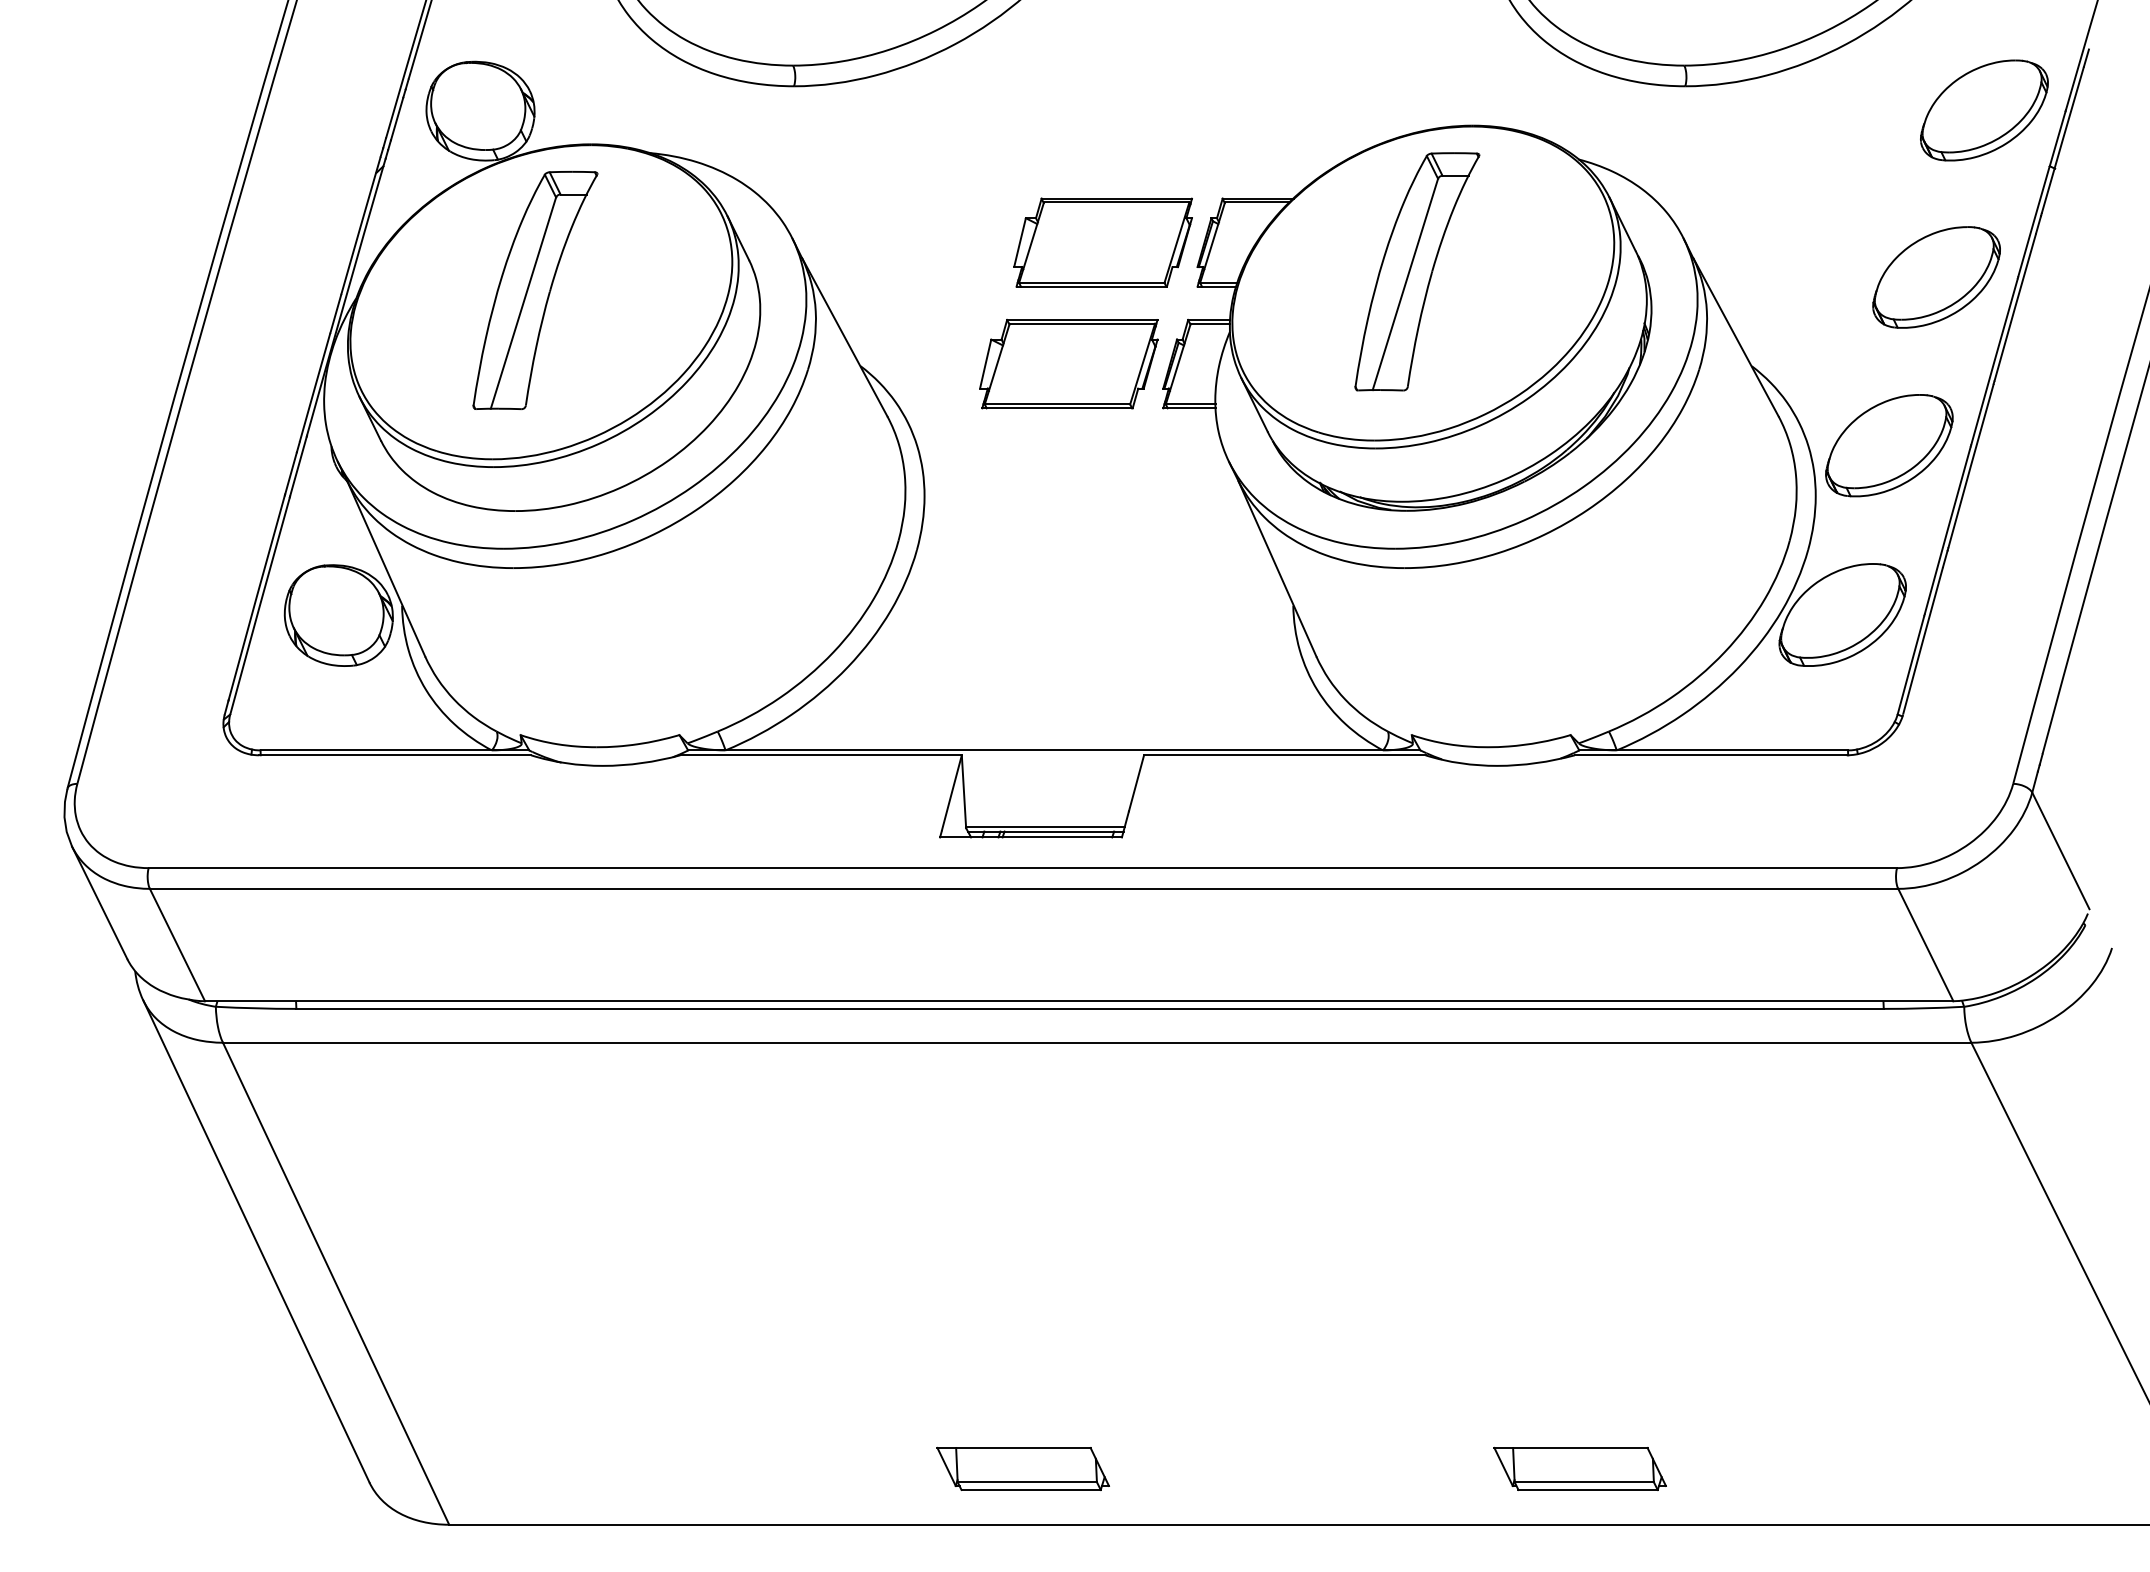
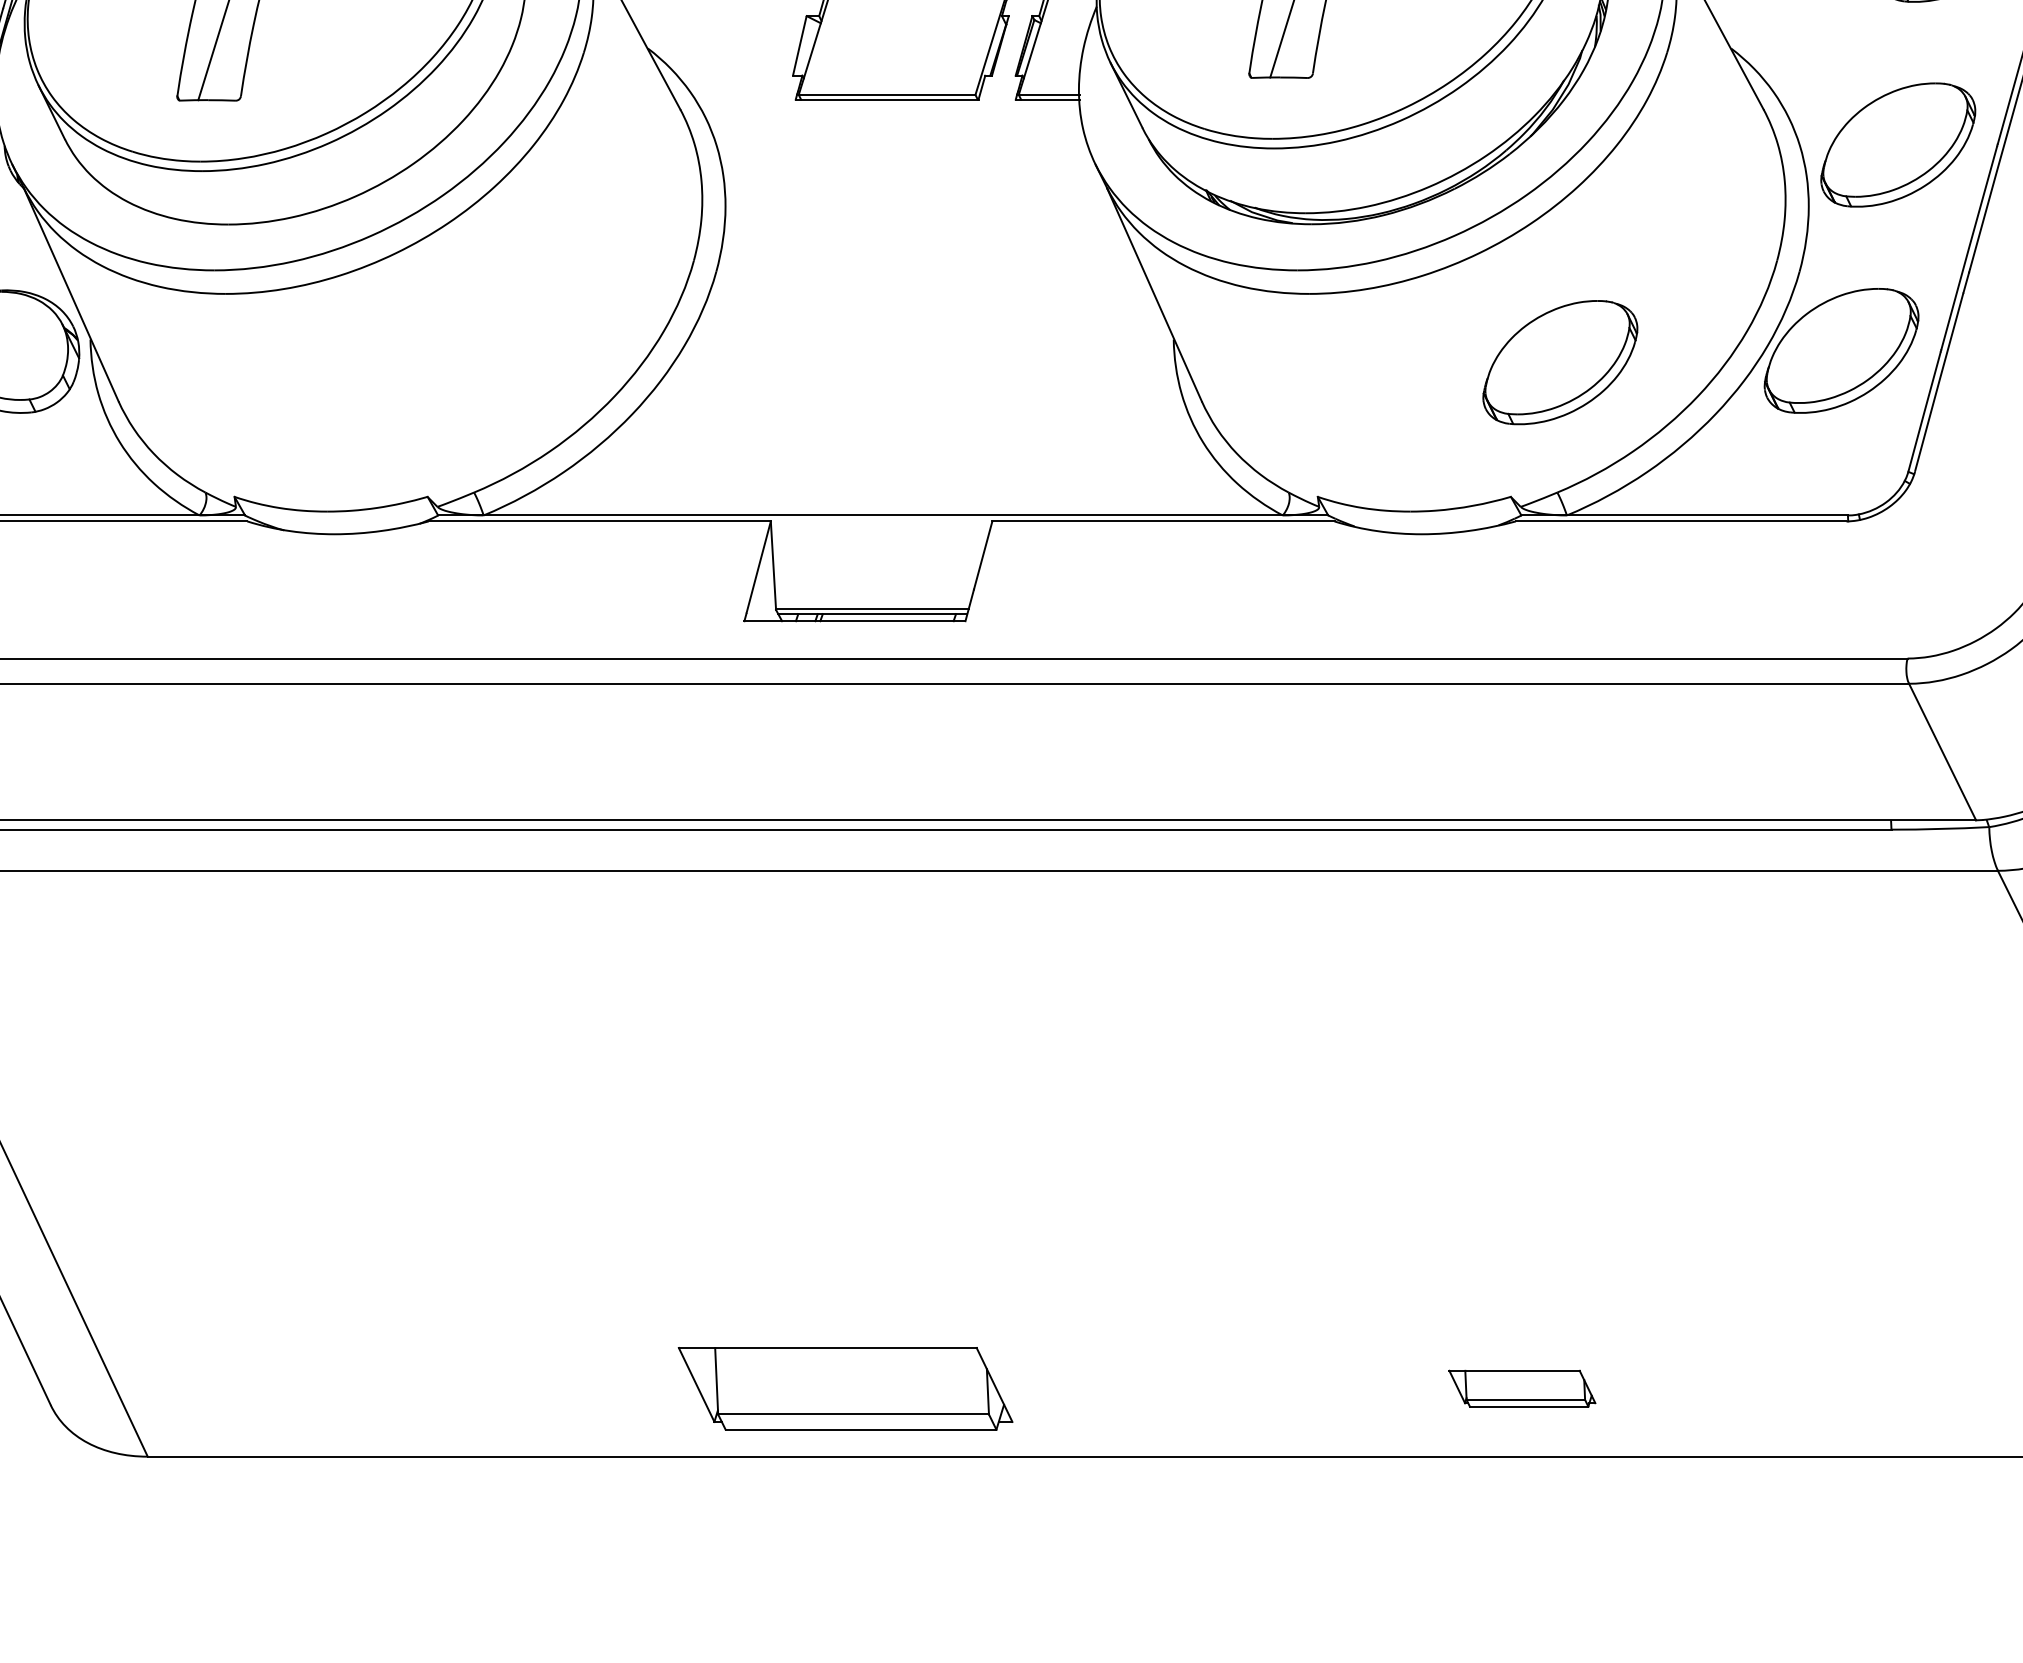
part: (1611, 624) -> (1560, 362), added
part: (1022, 1468) -> (844, 1388), size x1.6
part: (1579, 1468) -> (1521, 1388), size x0.7

